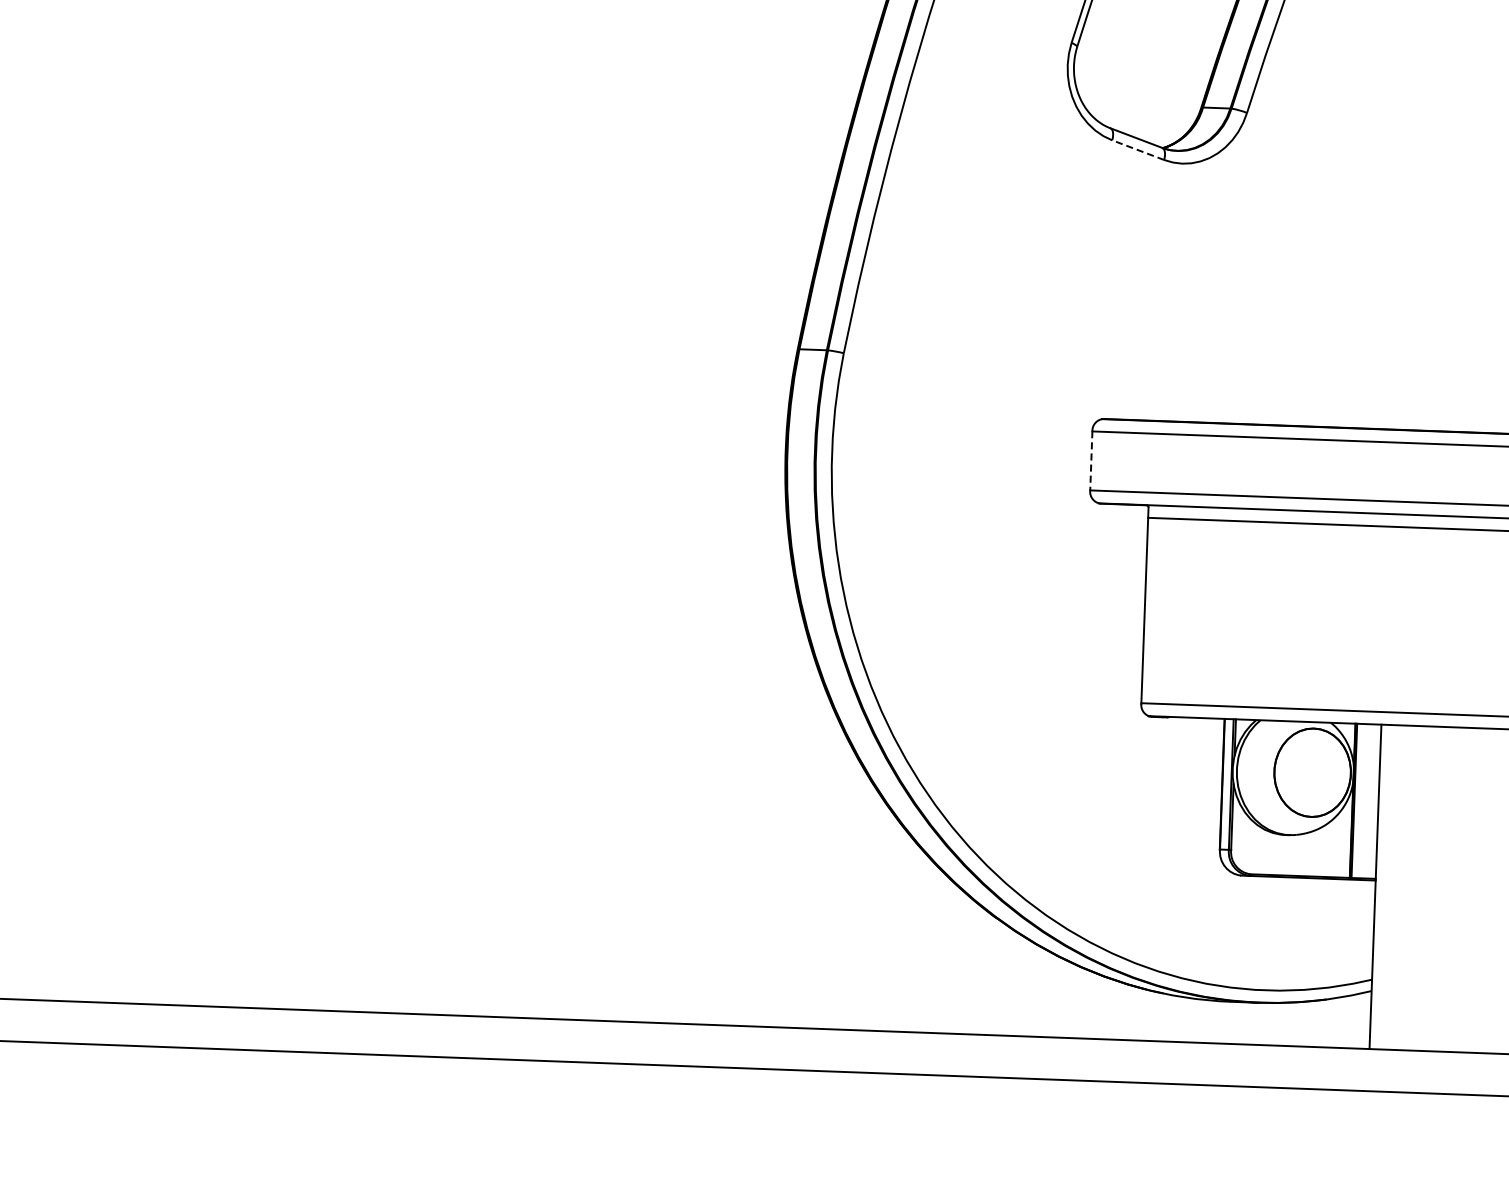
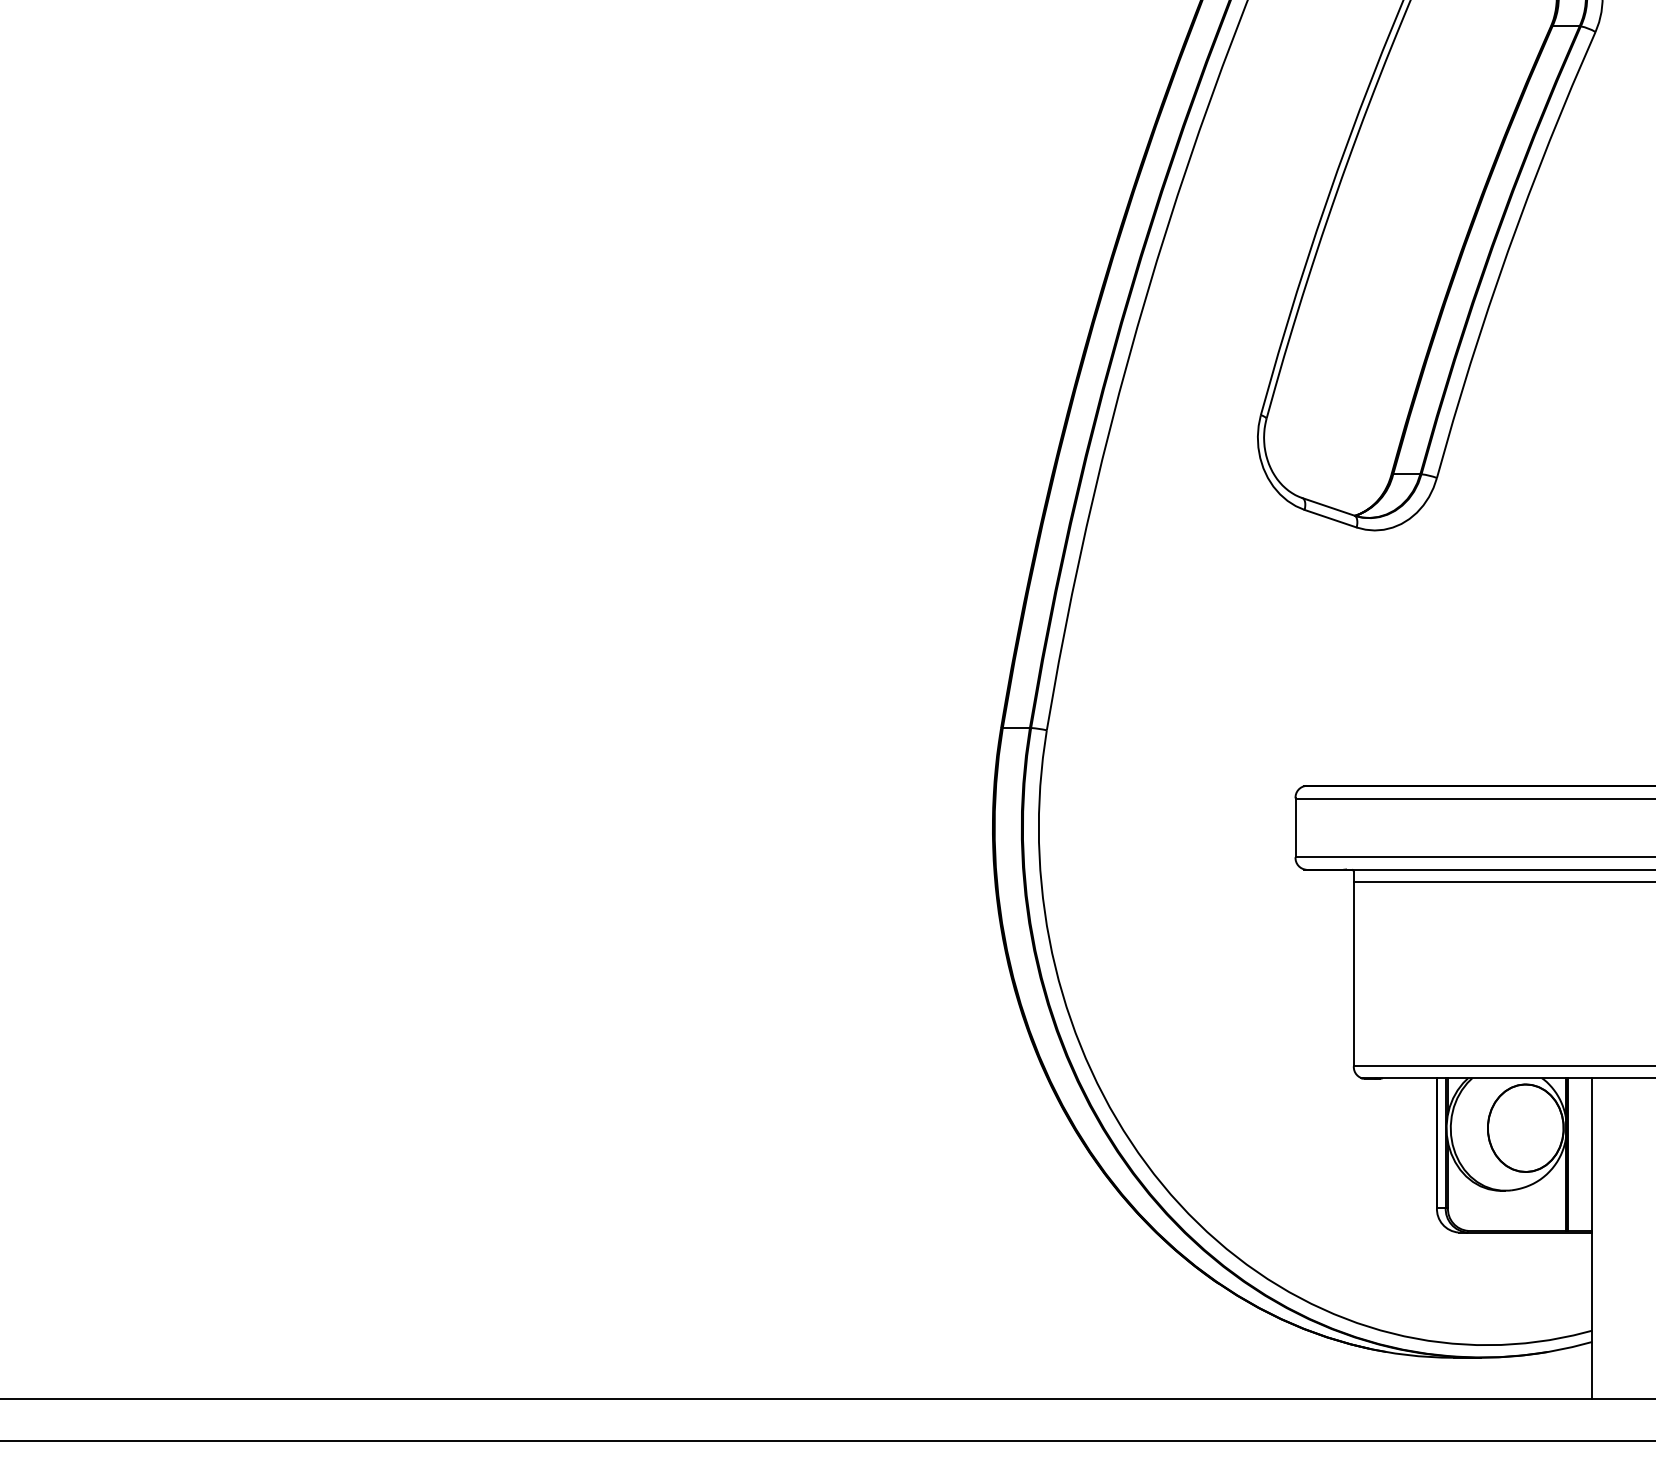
line: (1138, 149) -> (1330, 518), dashed -> solid
line: (1091, 461) -> (1295, 828), dashed -> solid

